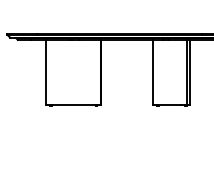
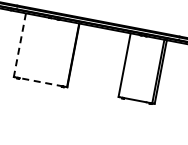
line: (46, 72) -> (19, 45), solid -> dashed
line: (74, 104) -> (41, 81), solid -> dashed

